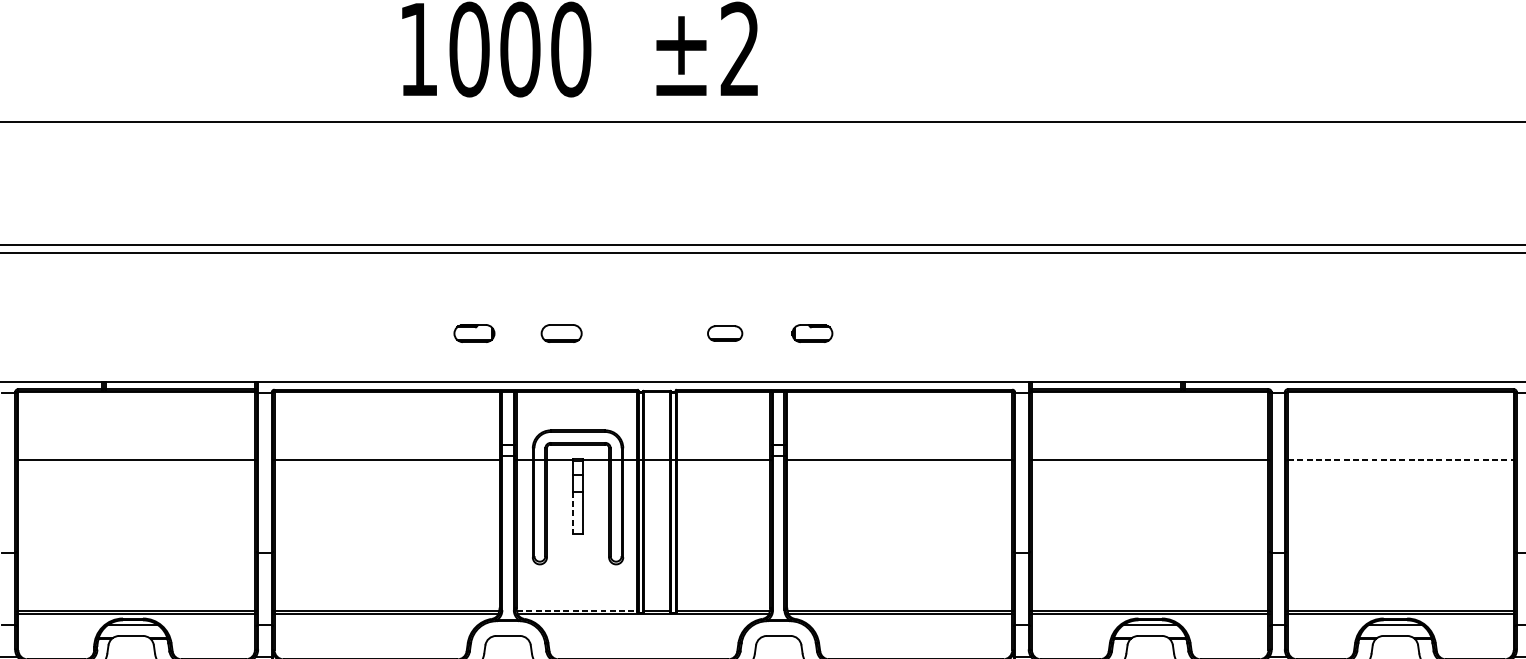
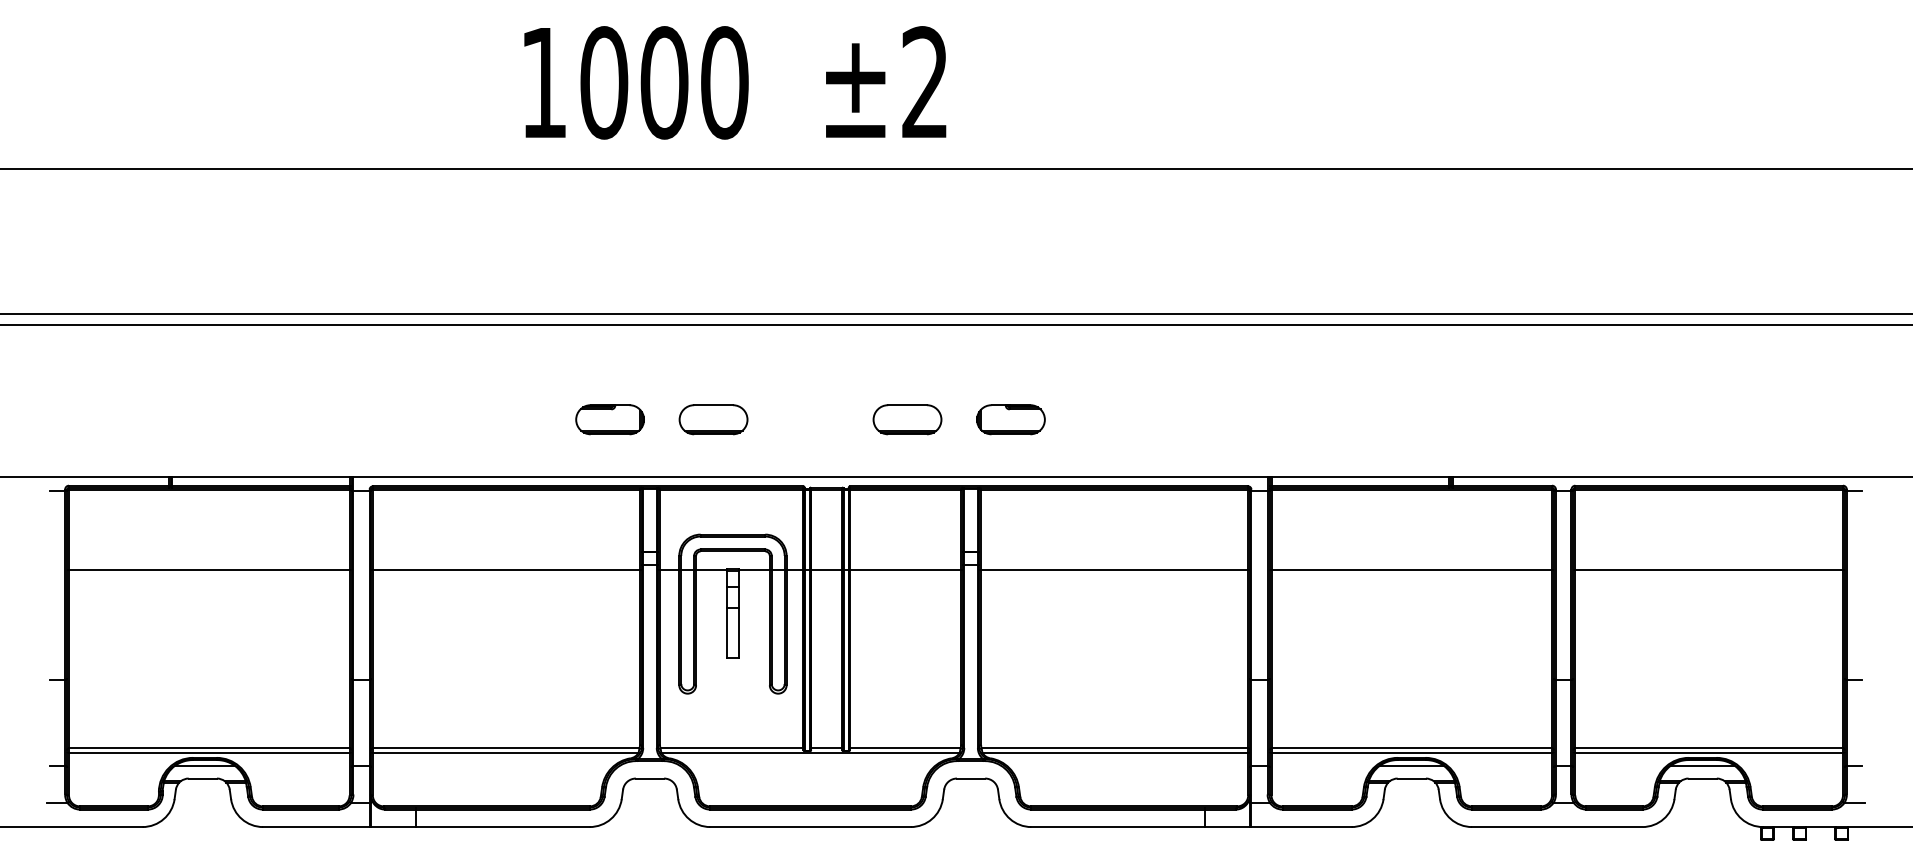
part: (473, 333) -> (609, 419), size x1.43
part: (561, 333) -> (713, 419), size x1.43
part: (725, 333) -> (907, 419), size x1.67
part: (811, 333) -> (1010, 419), size x1.43
line: (1401, 460) -> (1709, 570), dashed -> solid
line: (572, 513) -> (726, 633), dashed -> solid
line: (577, 610) -> (732, 748), dashed -> solid

